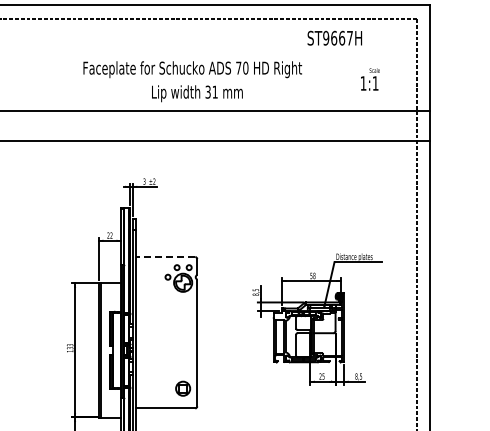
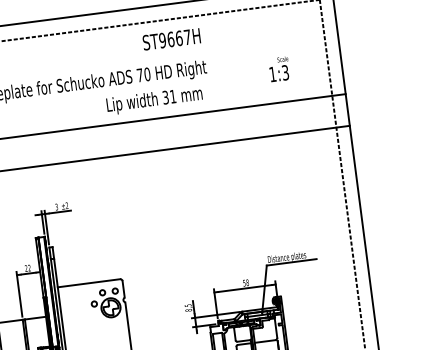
text: (334, 37) -> (171, 38), moved
text: (375, 83) -> (285, 72), 1:1 -> 1:3
text: (197, 93) -> (154, 100), moved
line: (165, 257) -> (89, 283), dashed -> solid

